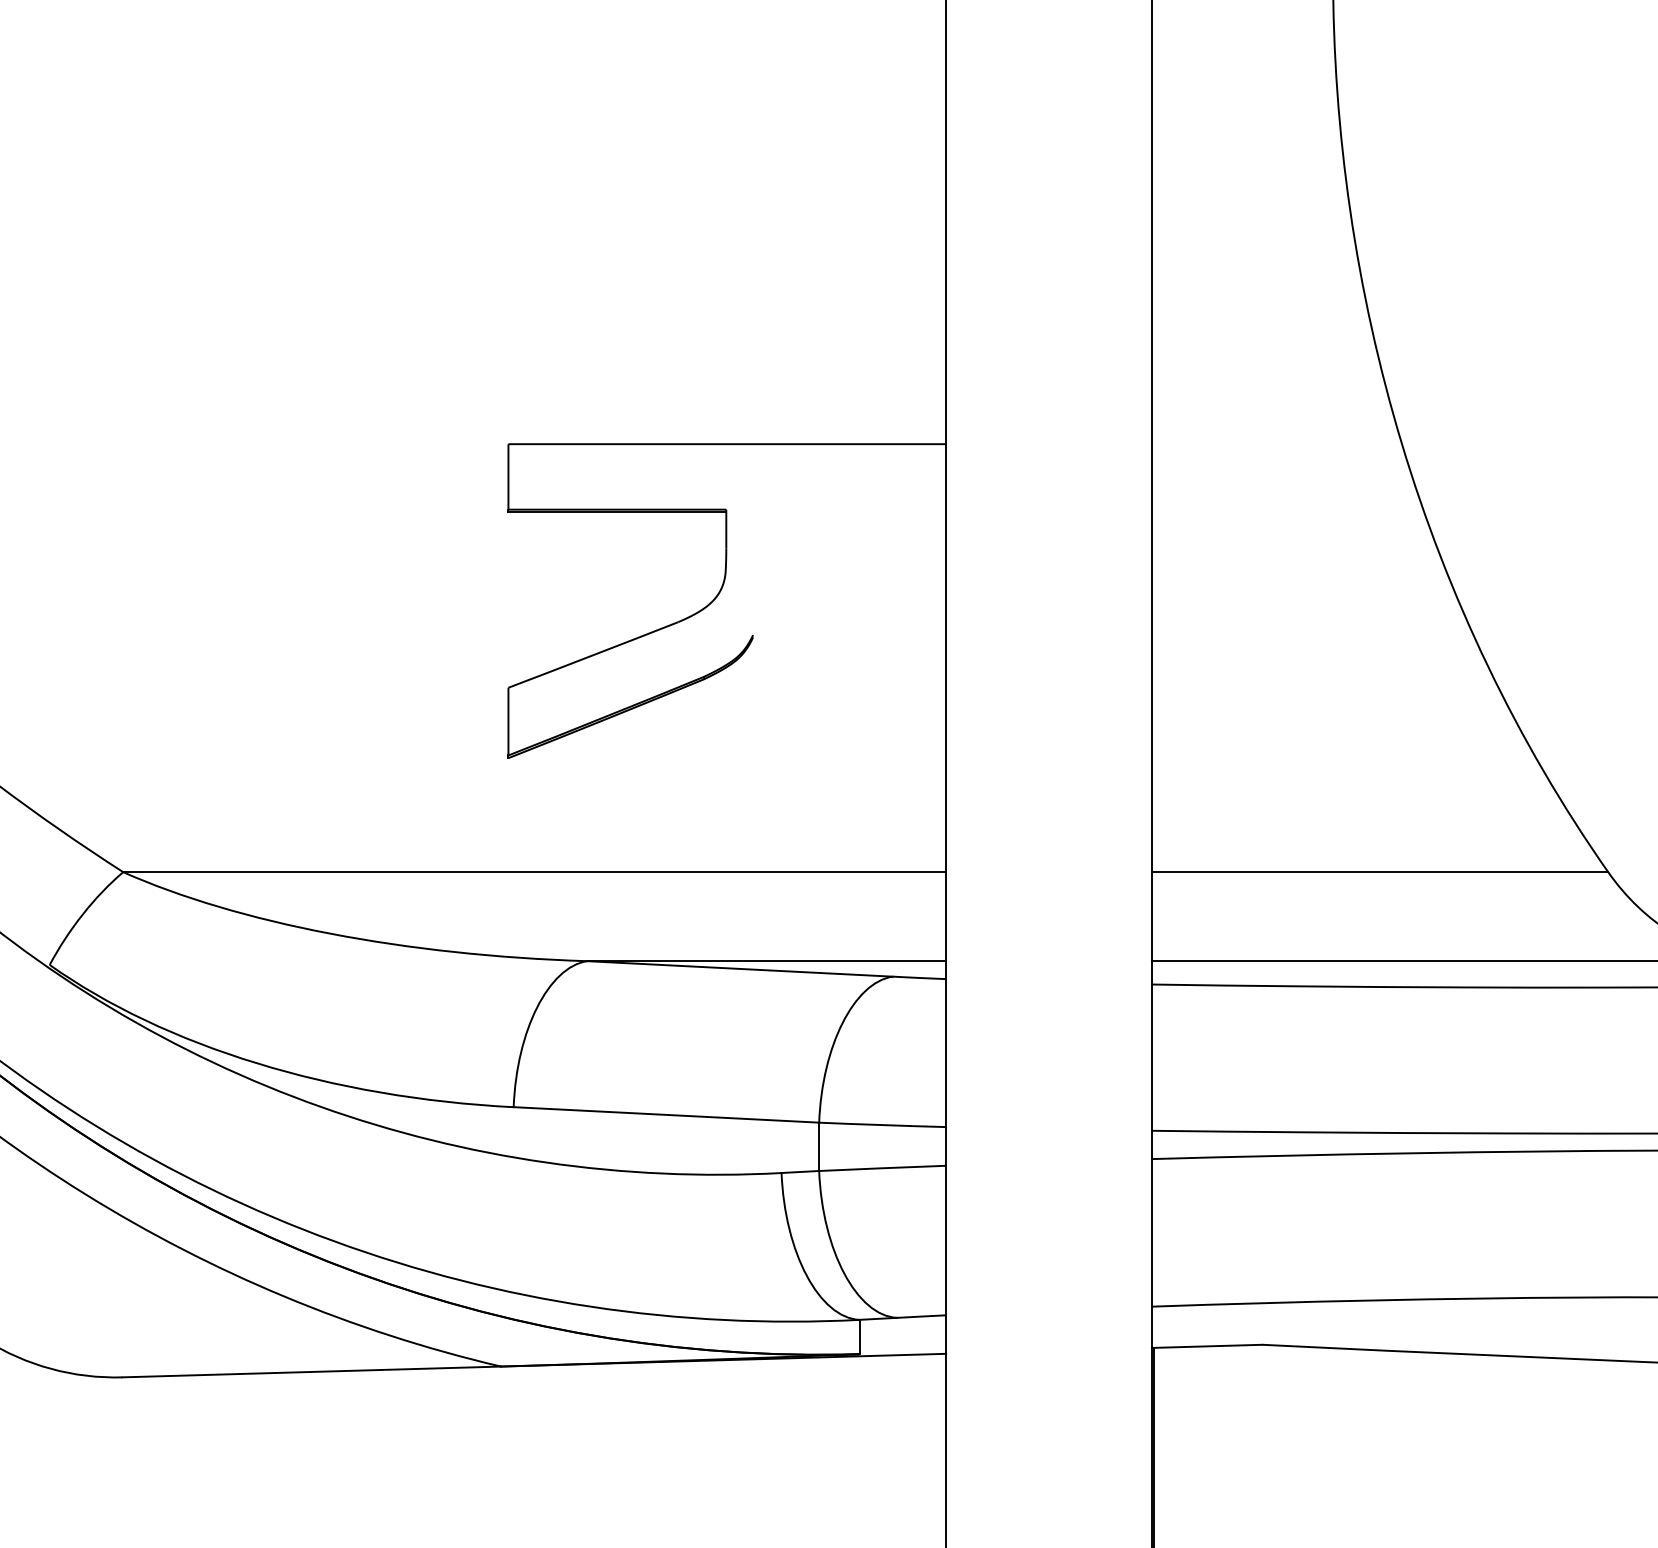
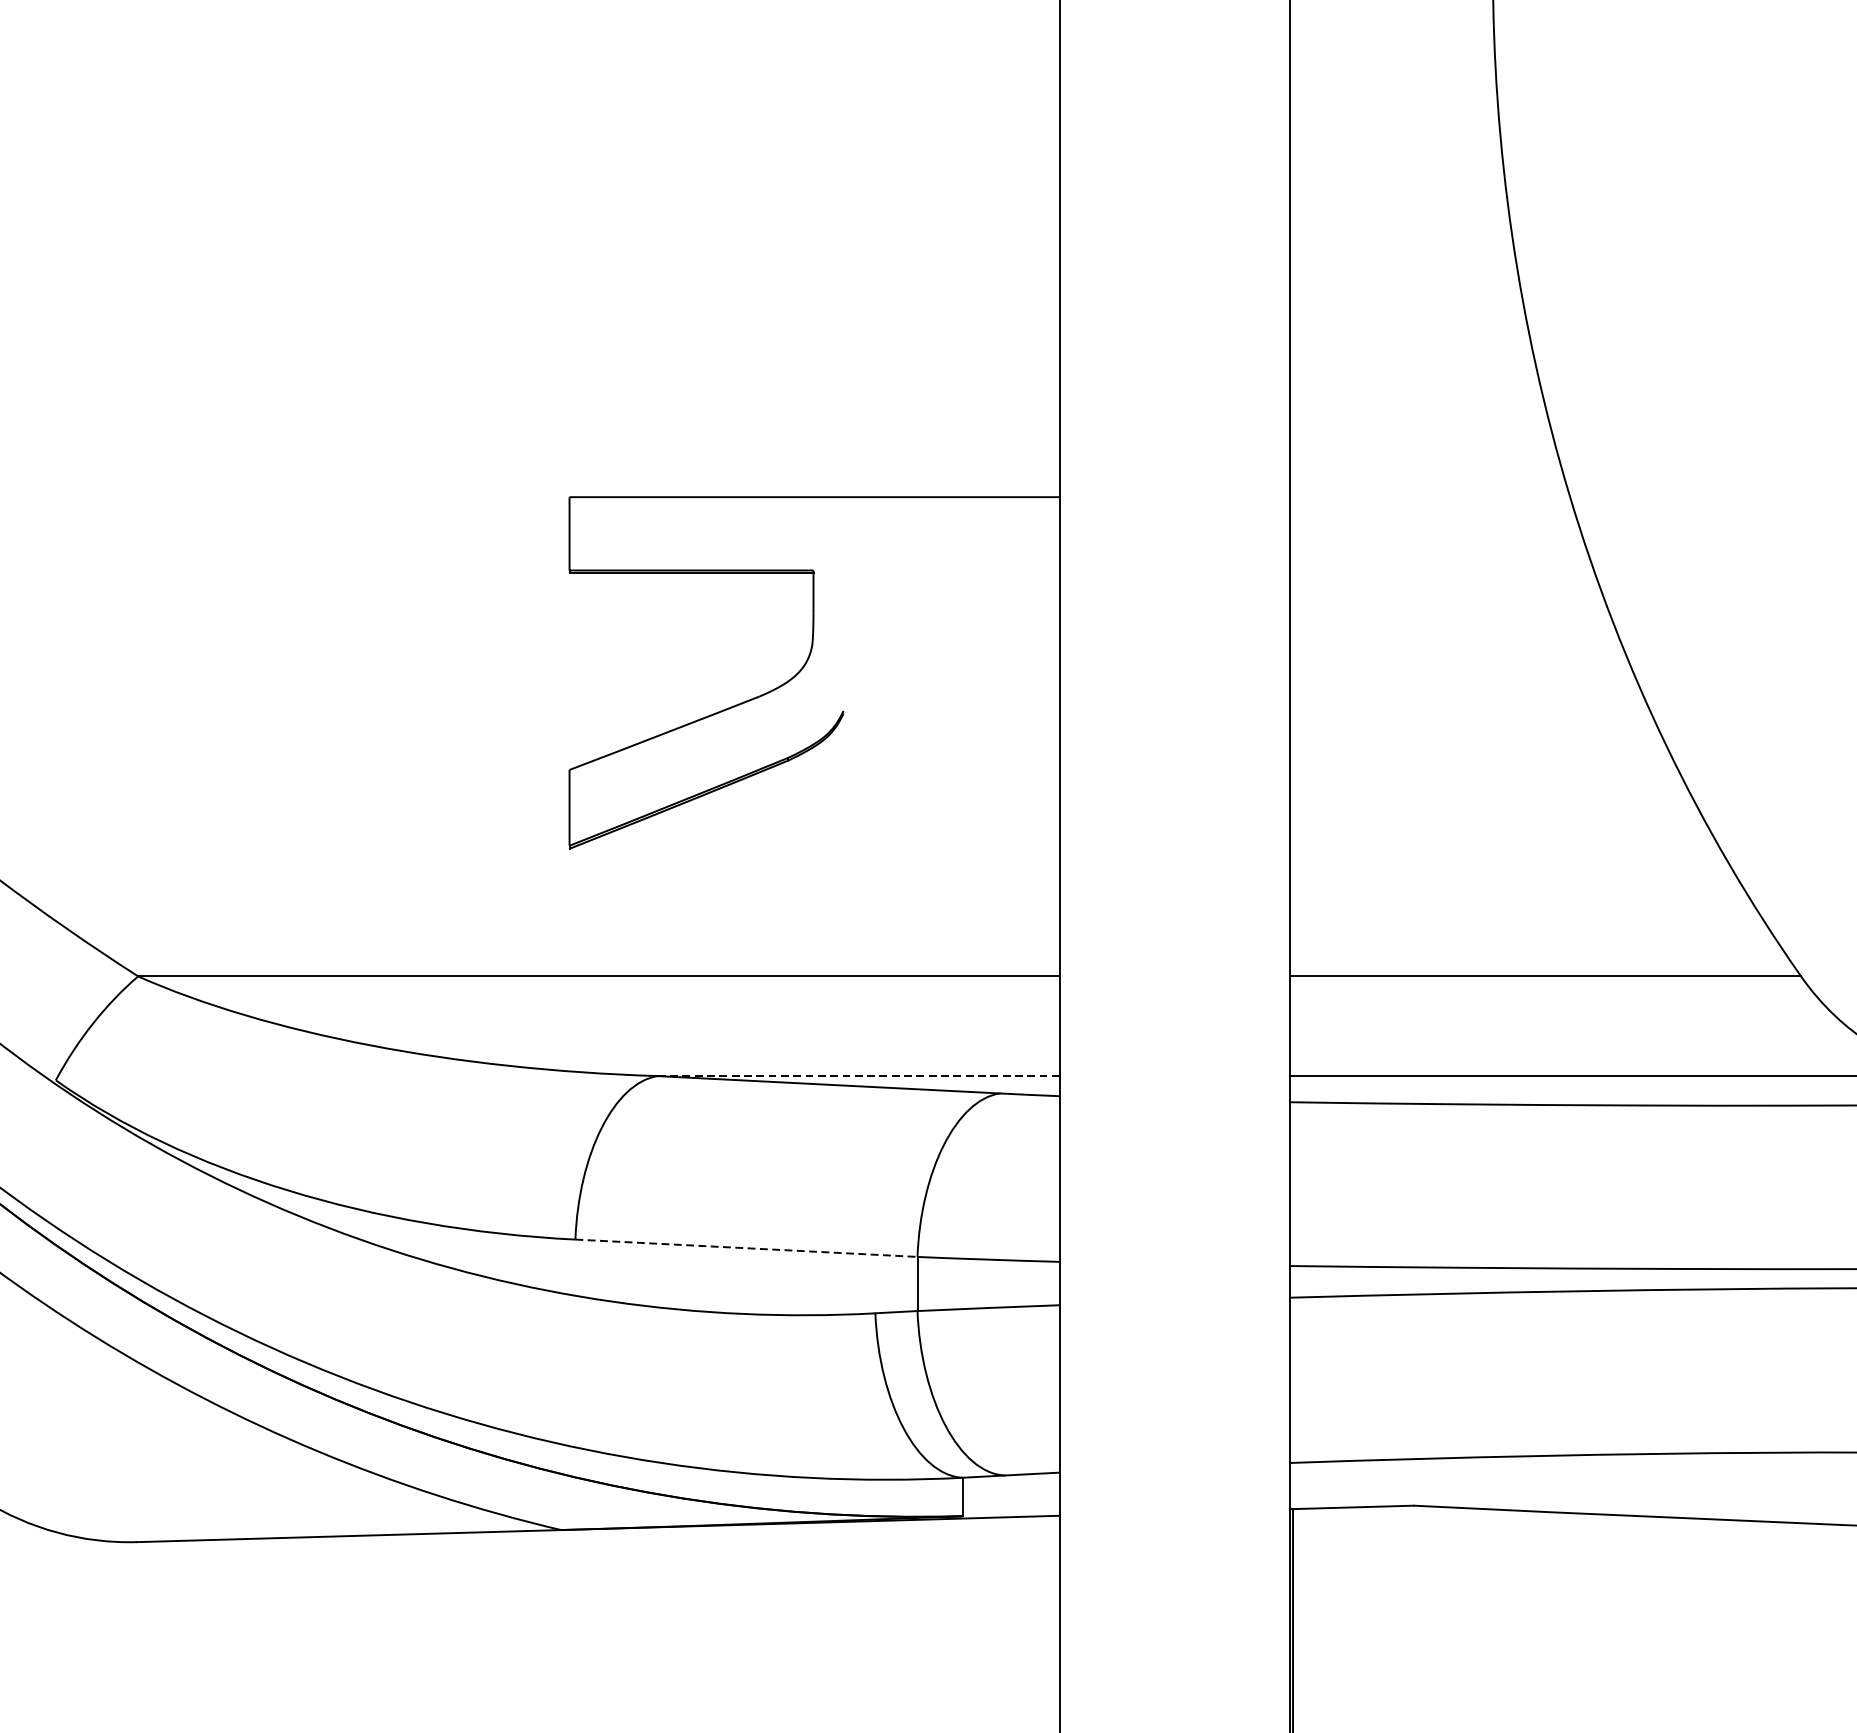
line: (767, 961) -> (859, 1076), solid -> dashed
line: (666, 1114) -> (746, 1247), solid -> dashed

